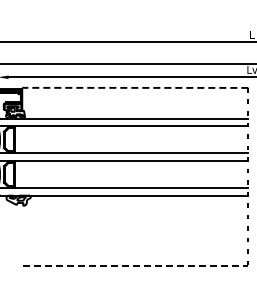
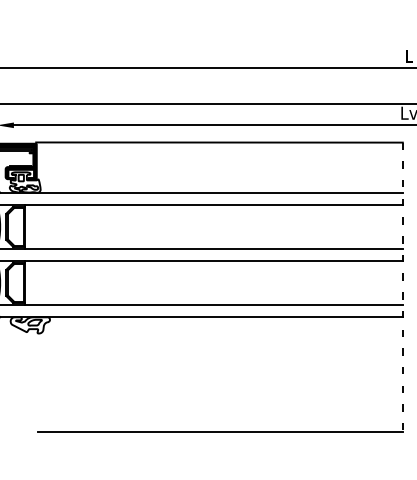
line: (134, 87) -> (218, 141), dashed -> solid
line: (135, 266) -> (219, 432), dashed -> solid

